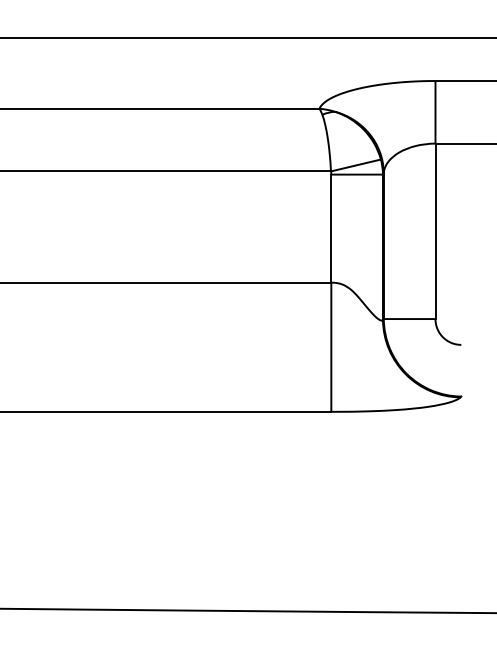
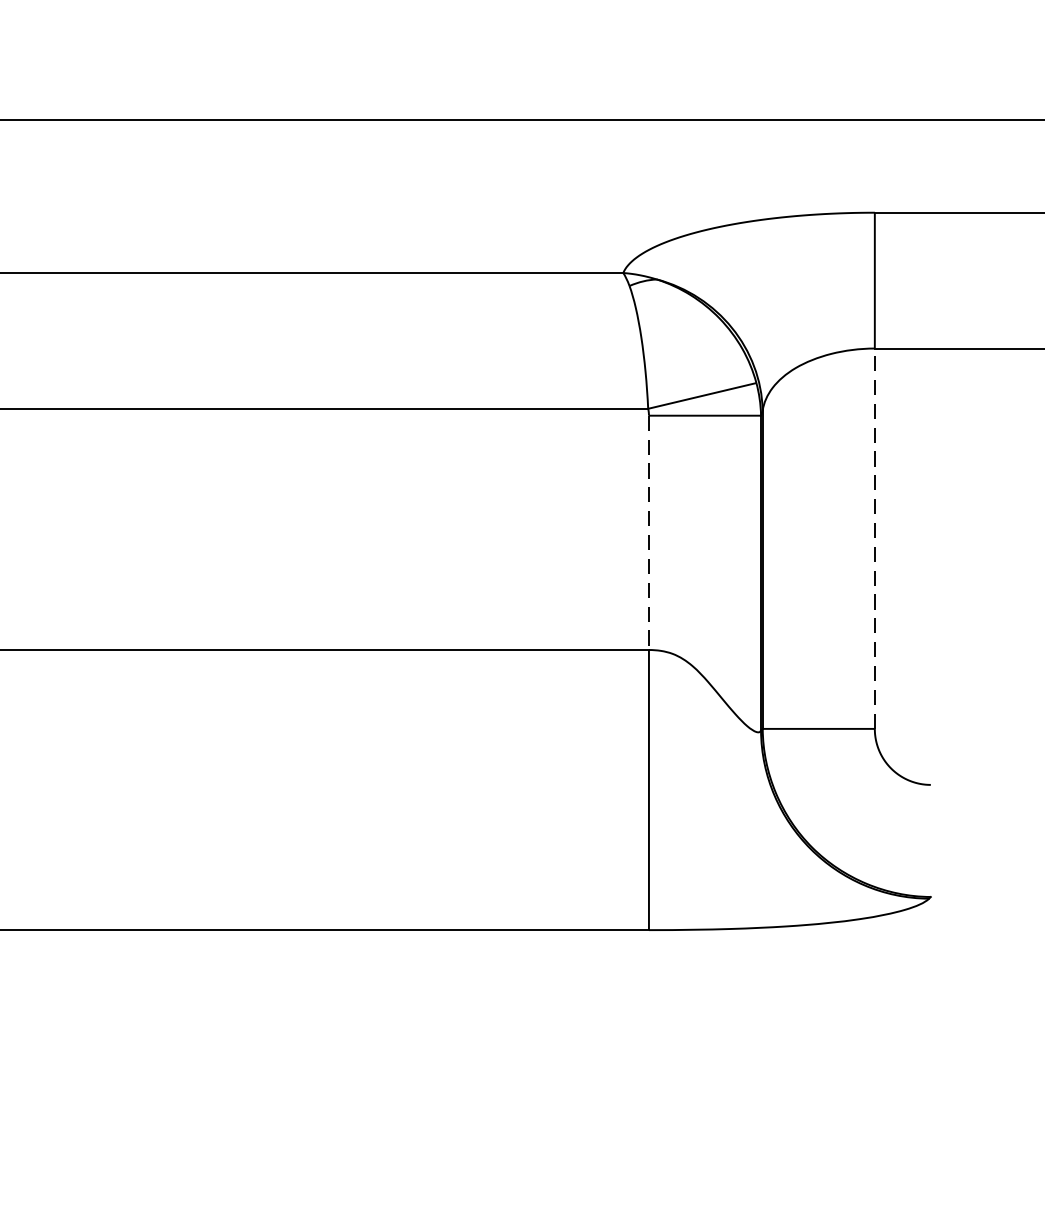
line: (331, 229) -> (649, 534), solid -> dashed
line: (435, 231) -> (874, 539), solid -> dashed

